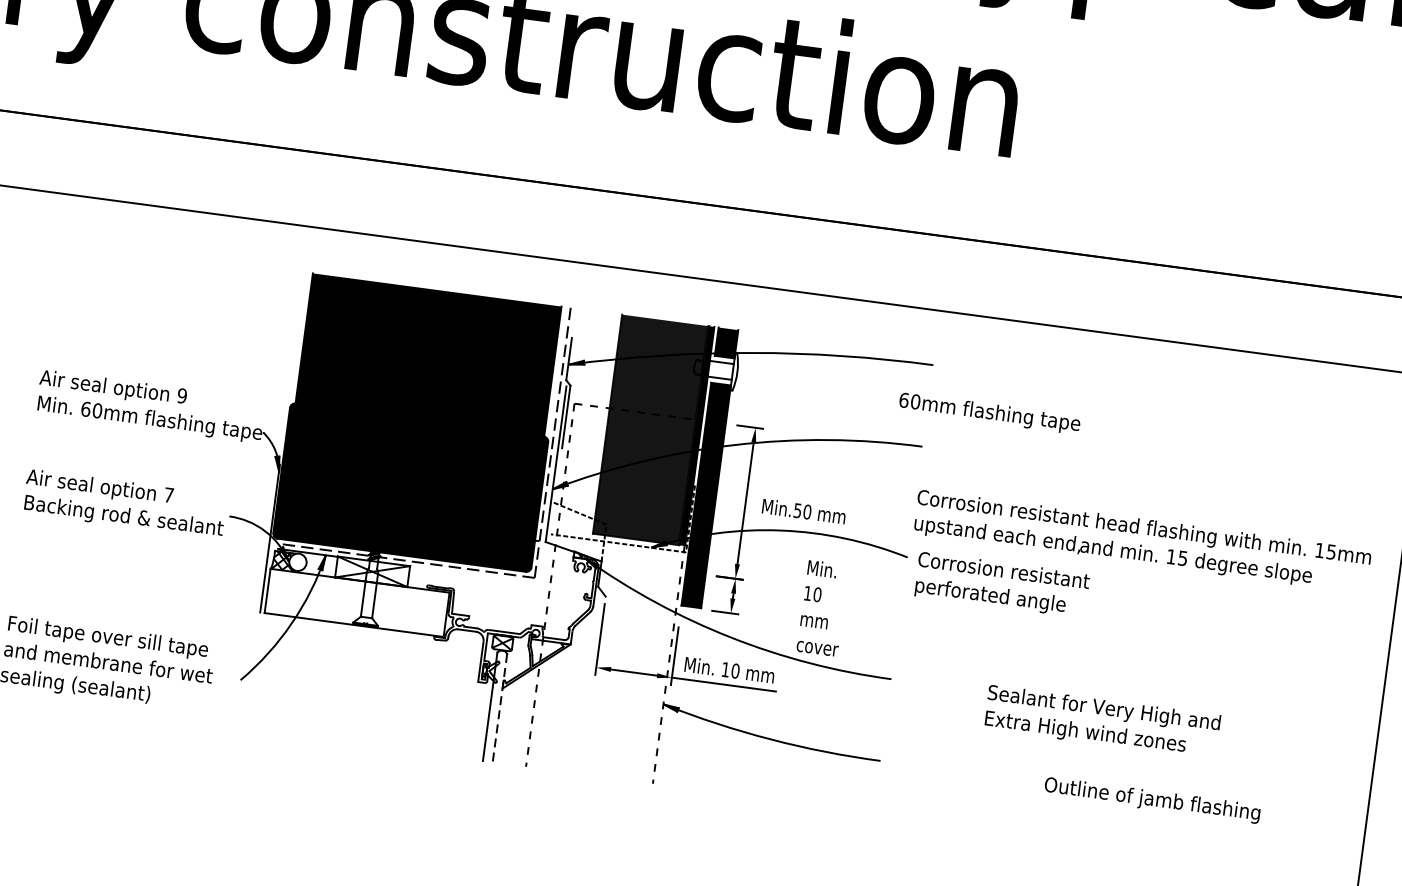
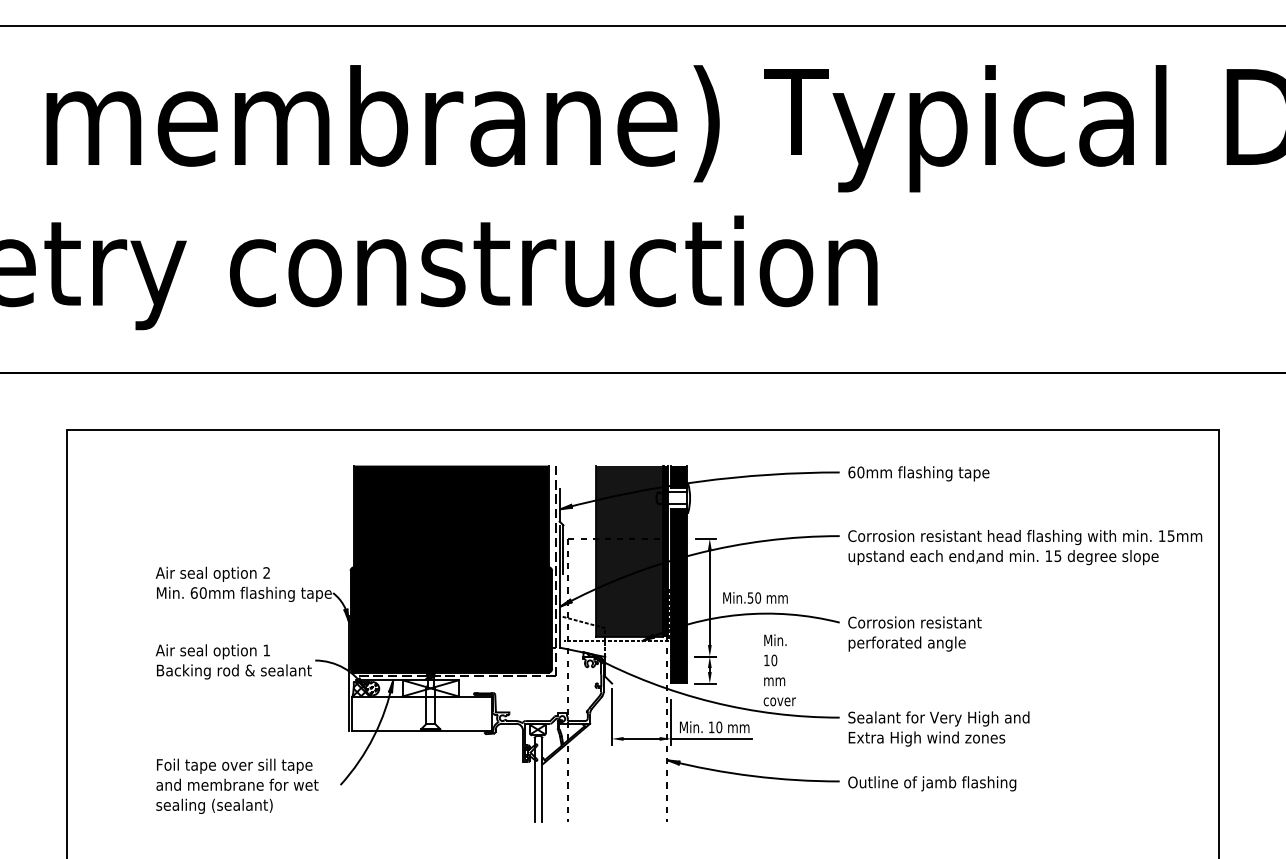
text: (182, 395) -> (266, 572), 9 -> 2
text: (989, 413) -> (918, 473), moved
text: (168, 495) -> (266, 650), 7 -> 1
text: (1142, 541) -> (1025, 547), moved
hatch: (297, 562) -> (372, 688), added
line: (500, 708) -> (542, 780), dashed -> solid
text: (1101, 721) -> (938, 728), moved
text: (1152, 799) -> (932, 783), moved

